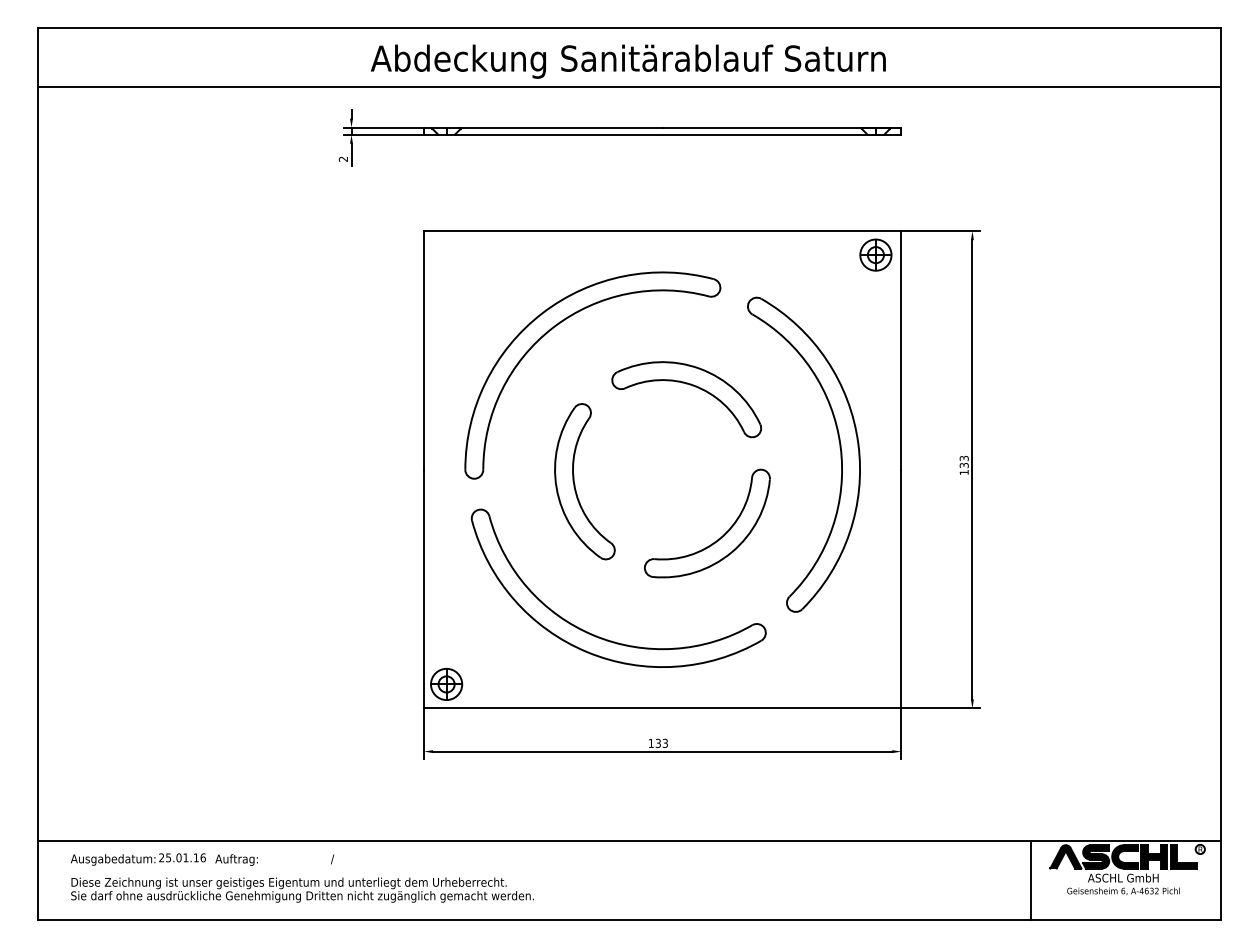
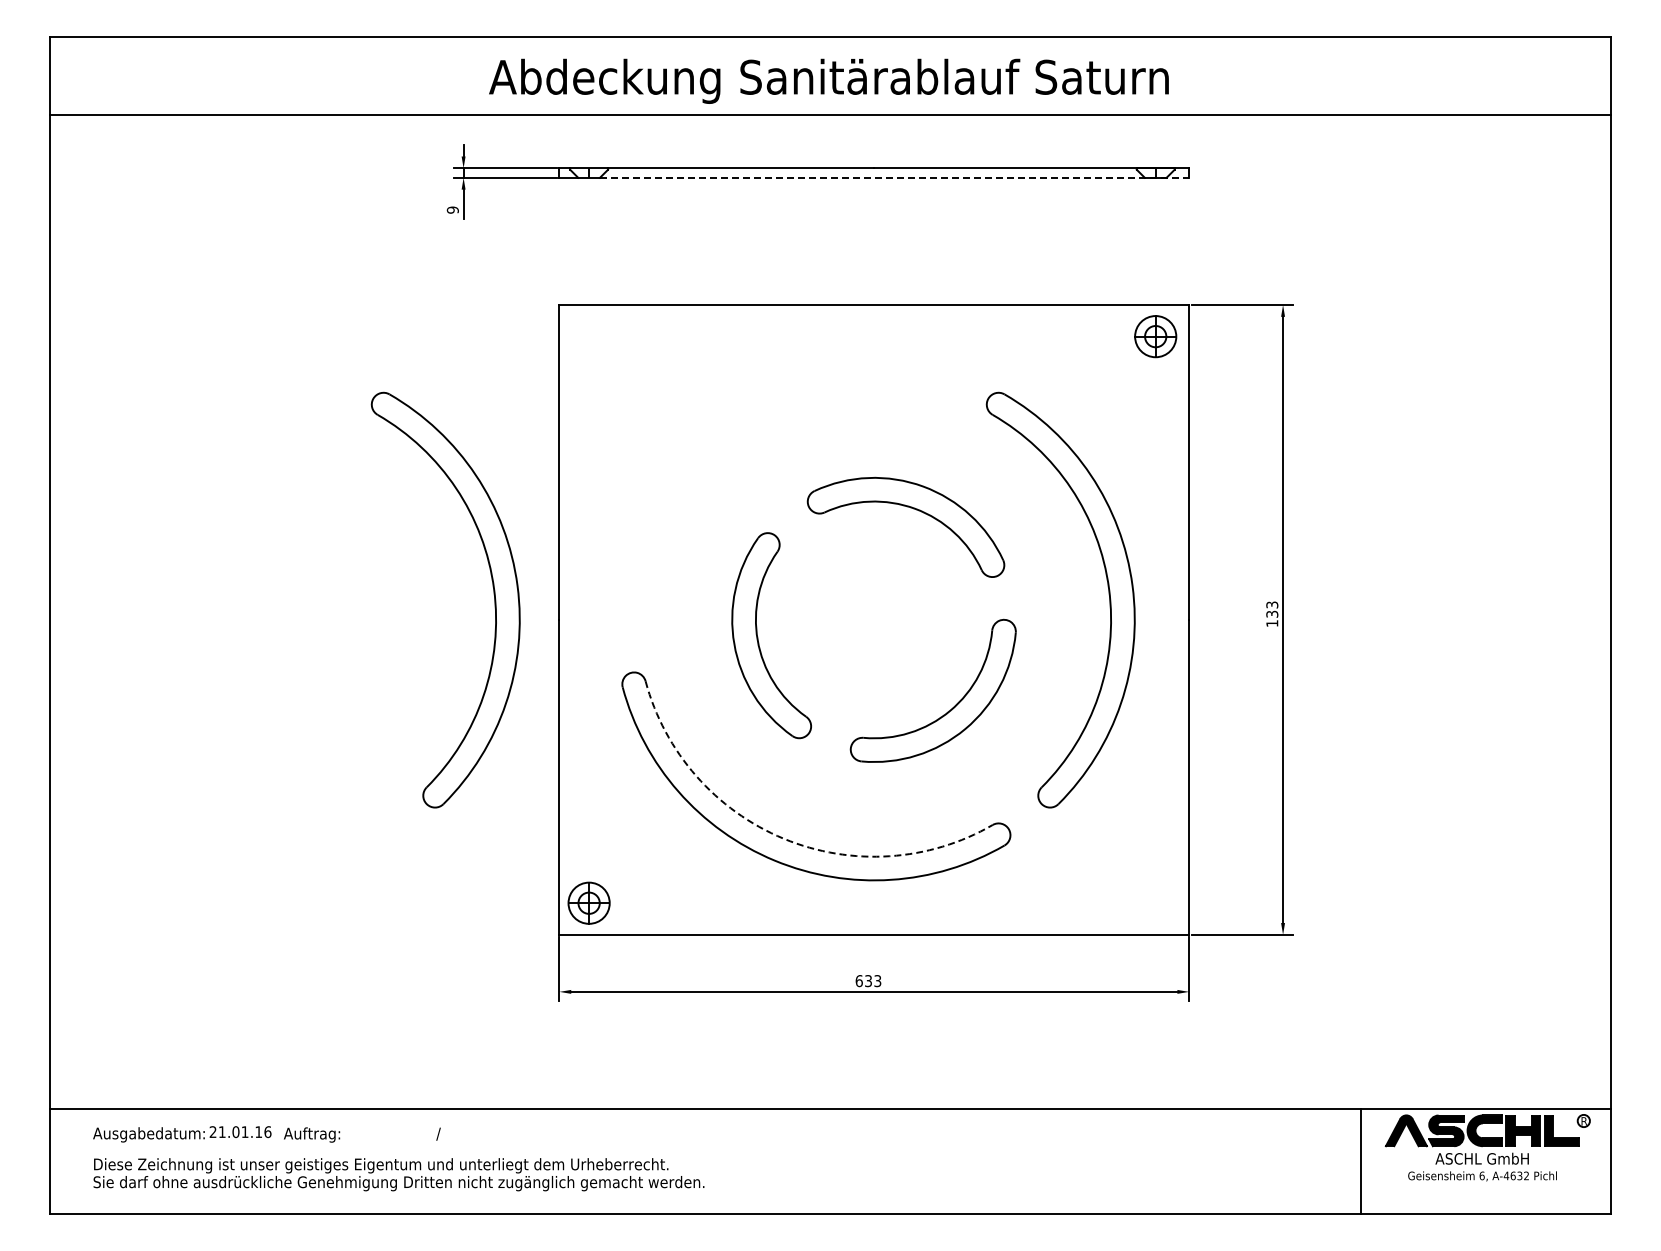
line: (677, 134) -> (894, 177), solid -> dashed
text: (343, 158) -> (452, 209), 2 -> 9
part: (553, 328) -> (730, 433), removed
part: (374, 450) -> (493, 594), added
arc: (593, 635) -> (783, 838), solid -> dashed
text: (650, 743) -> (858, 981), 133 -> 633
text: (168, 858) -> (221, 1132), 25.01.16 -> 21.01.16

